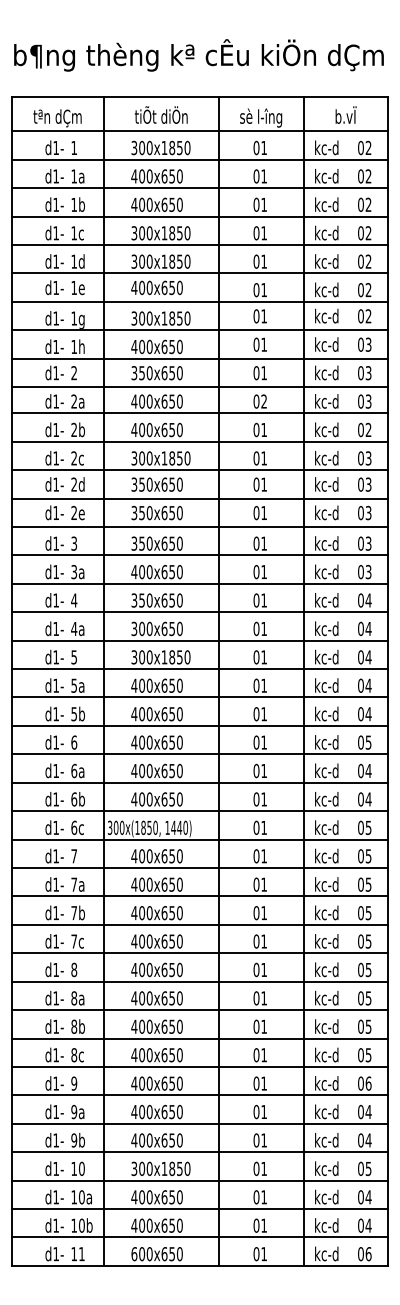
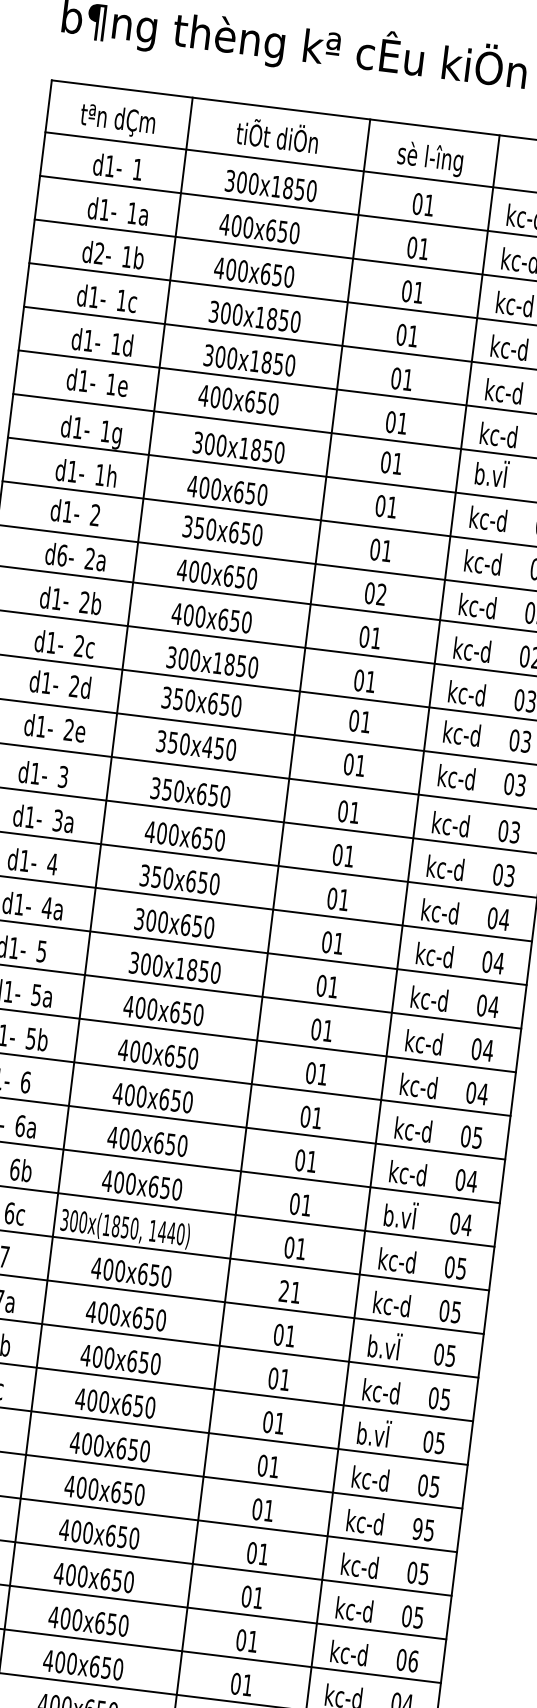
text: (55, 204) -> (98, 252), d1- -> d2-
text: (327, 314) -> (495, 472), kc-d -> b.vÏ
text: (56, 401) -> (62, 555), d1- -> d6-
text: (164, 512) -> (207, 746), 350x650 -> 350x450
text: (327, 797) -> (404, 1214), kc-d -> b.vÏ
text: (256, 856) -> (284, 1291), 01 -> 21
text: (327, 882) -> (388, 1344), kc-d -> b.vÏ
text: (327, 939) -> (377, 1432), kc-d -> b.vÏ
text: (360, 998) -> (416, 1529), 05 -> 95

